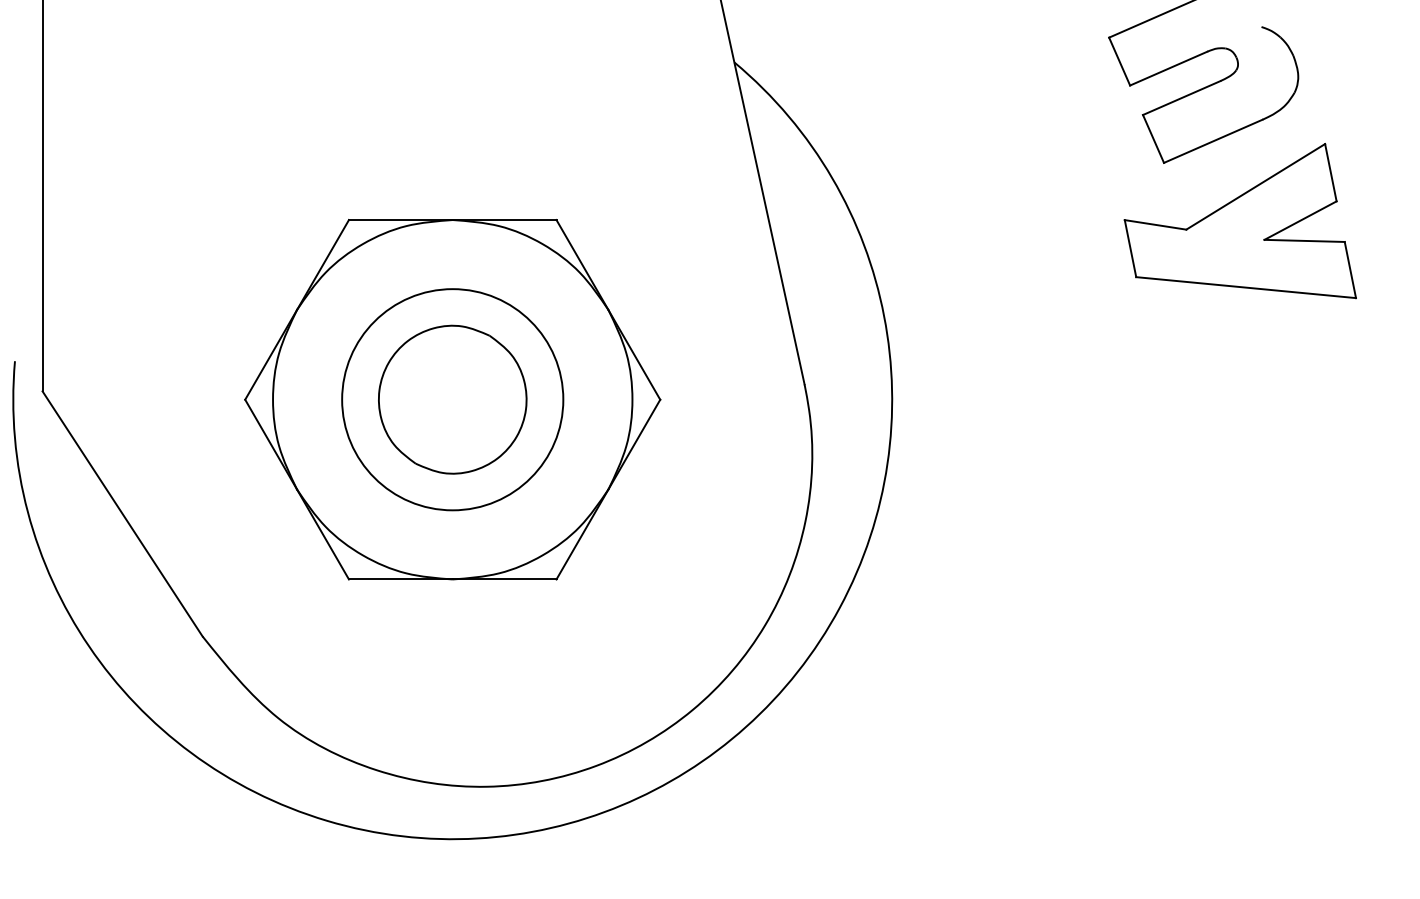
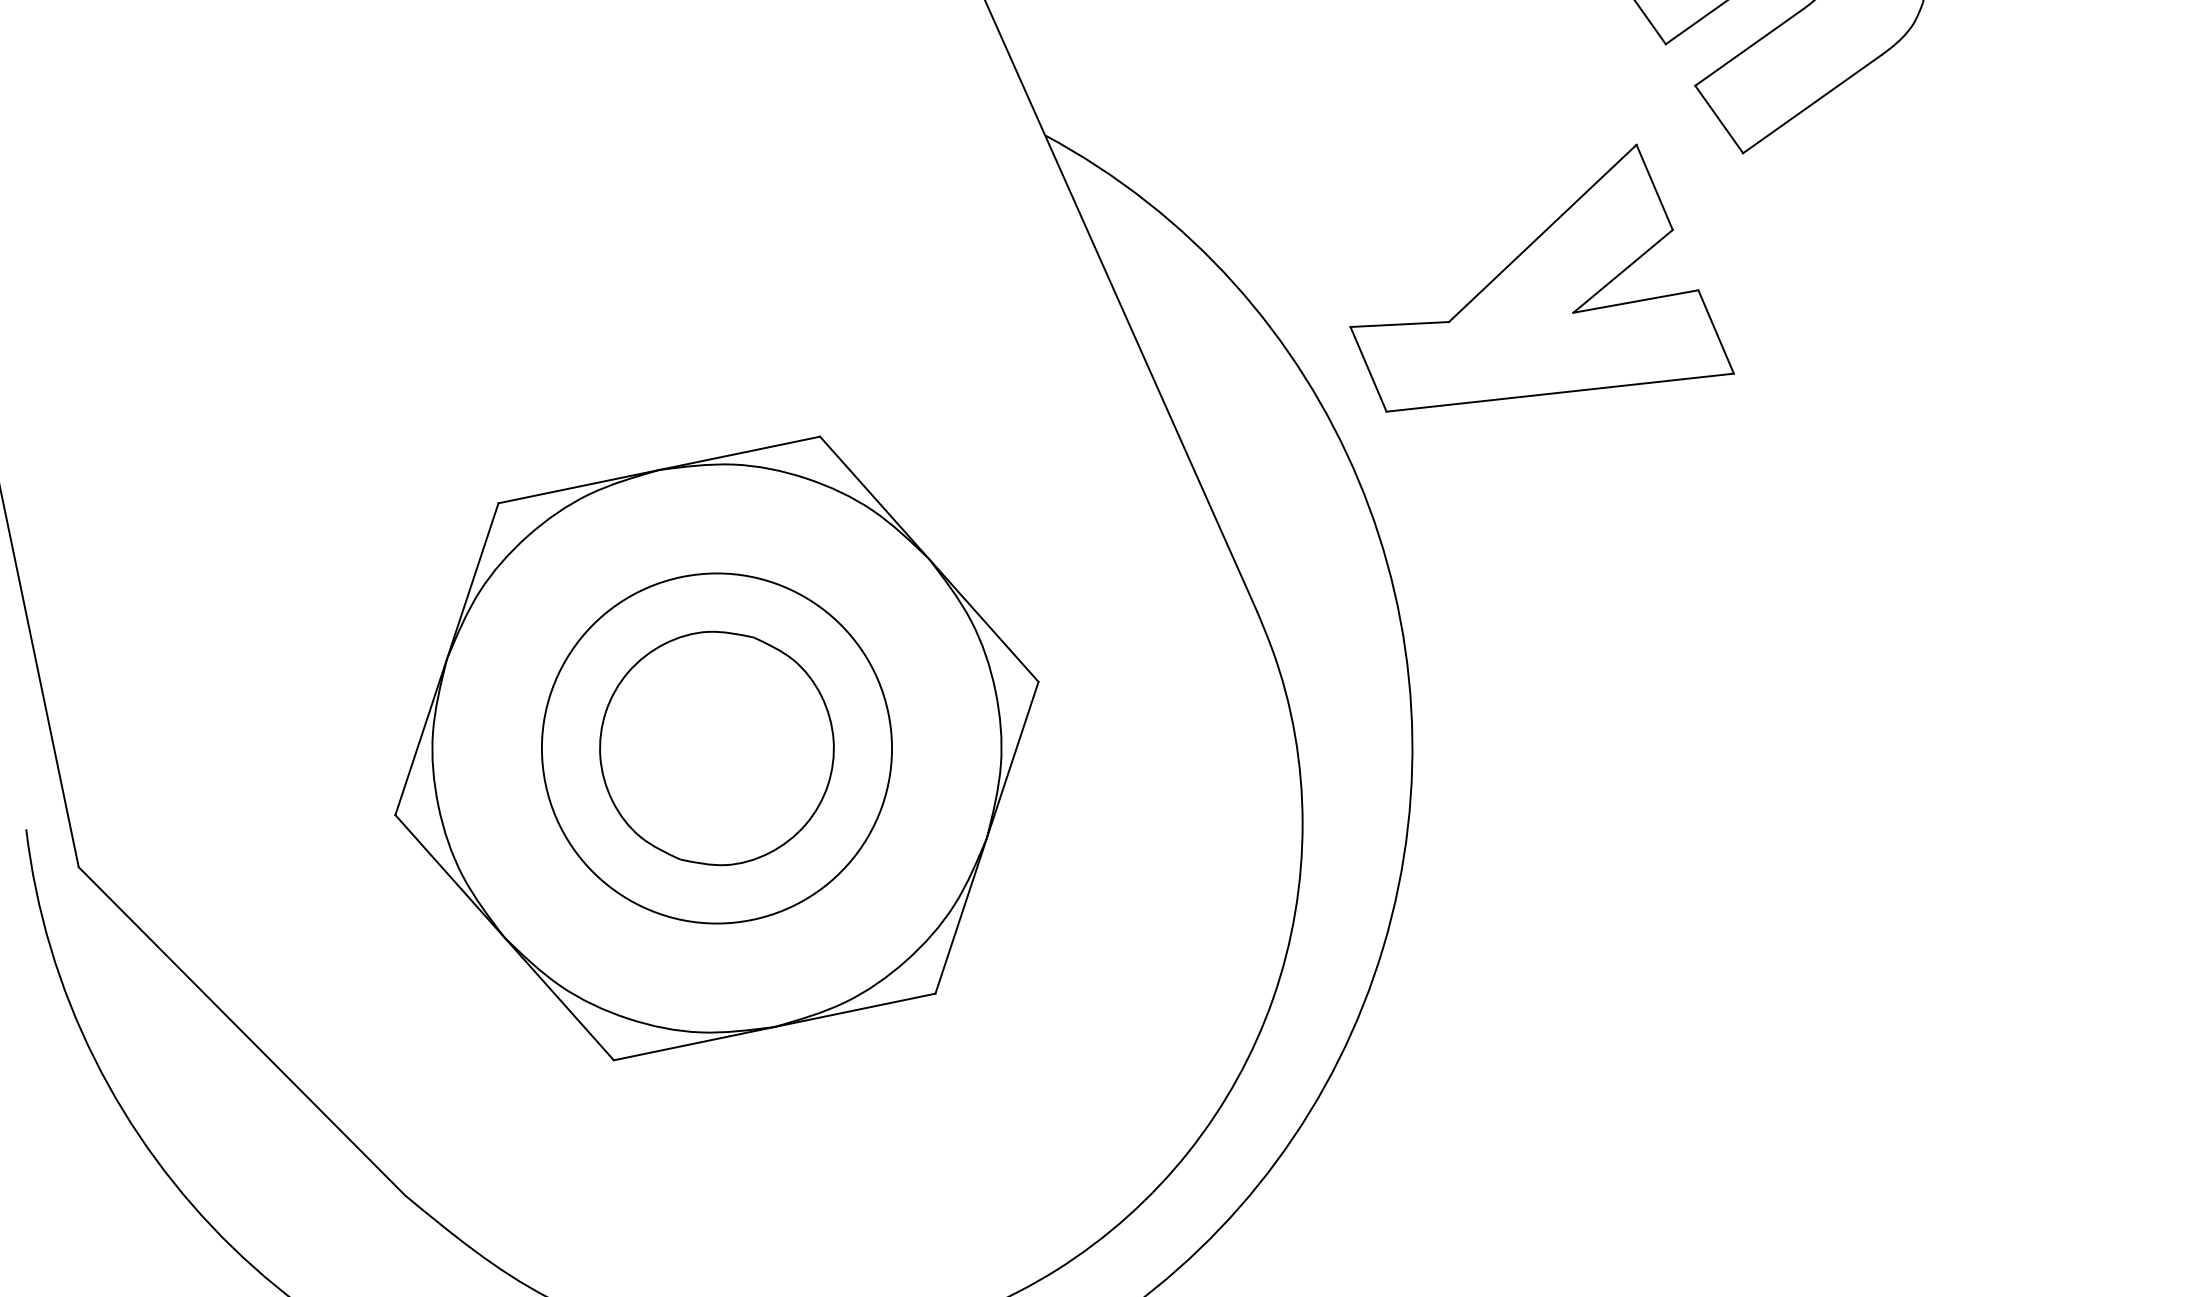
part: (1239, 221) -> (1528, 292), moved

